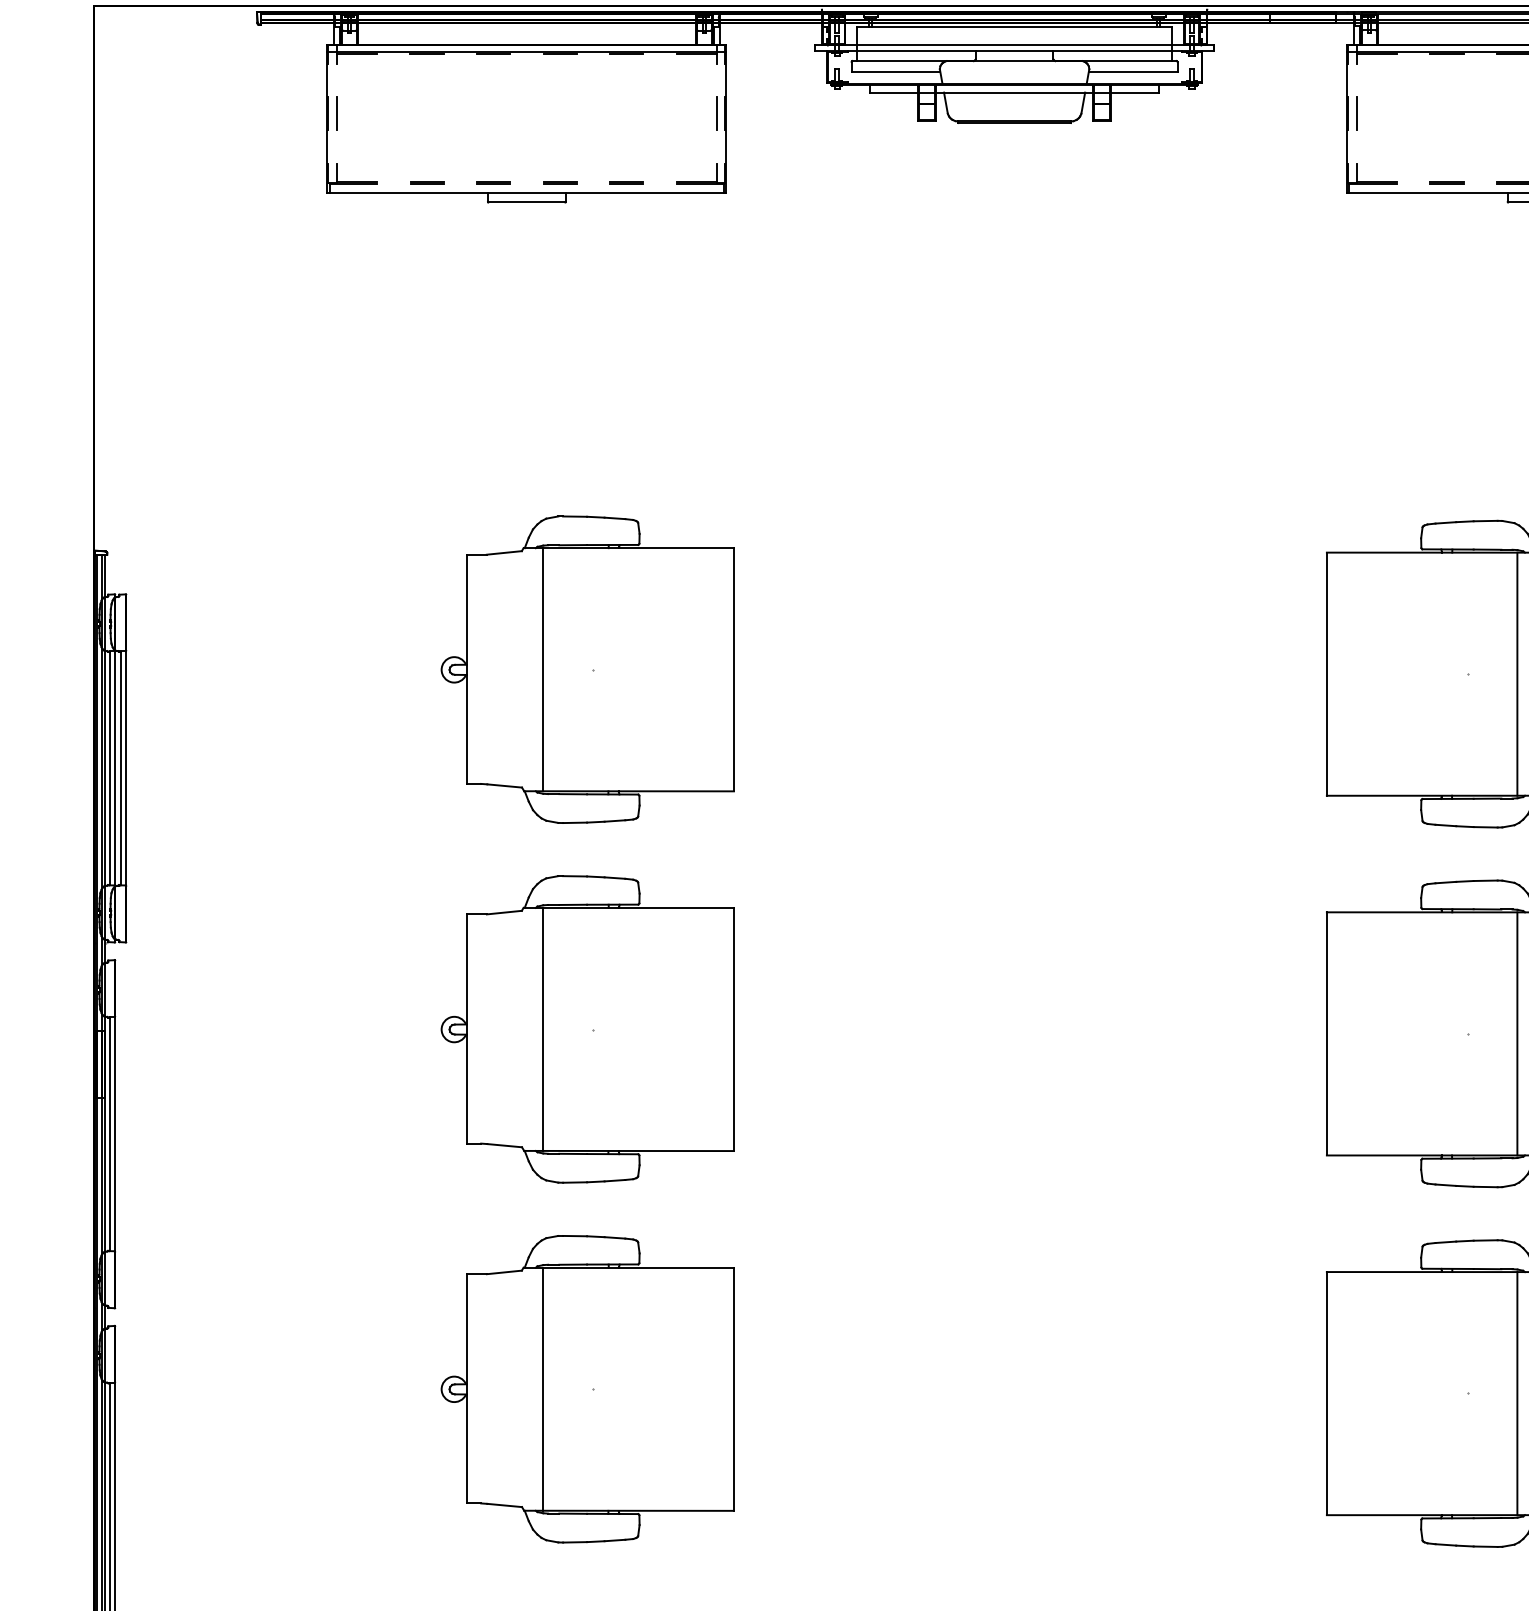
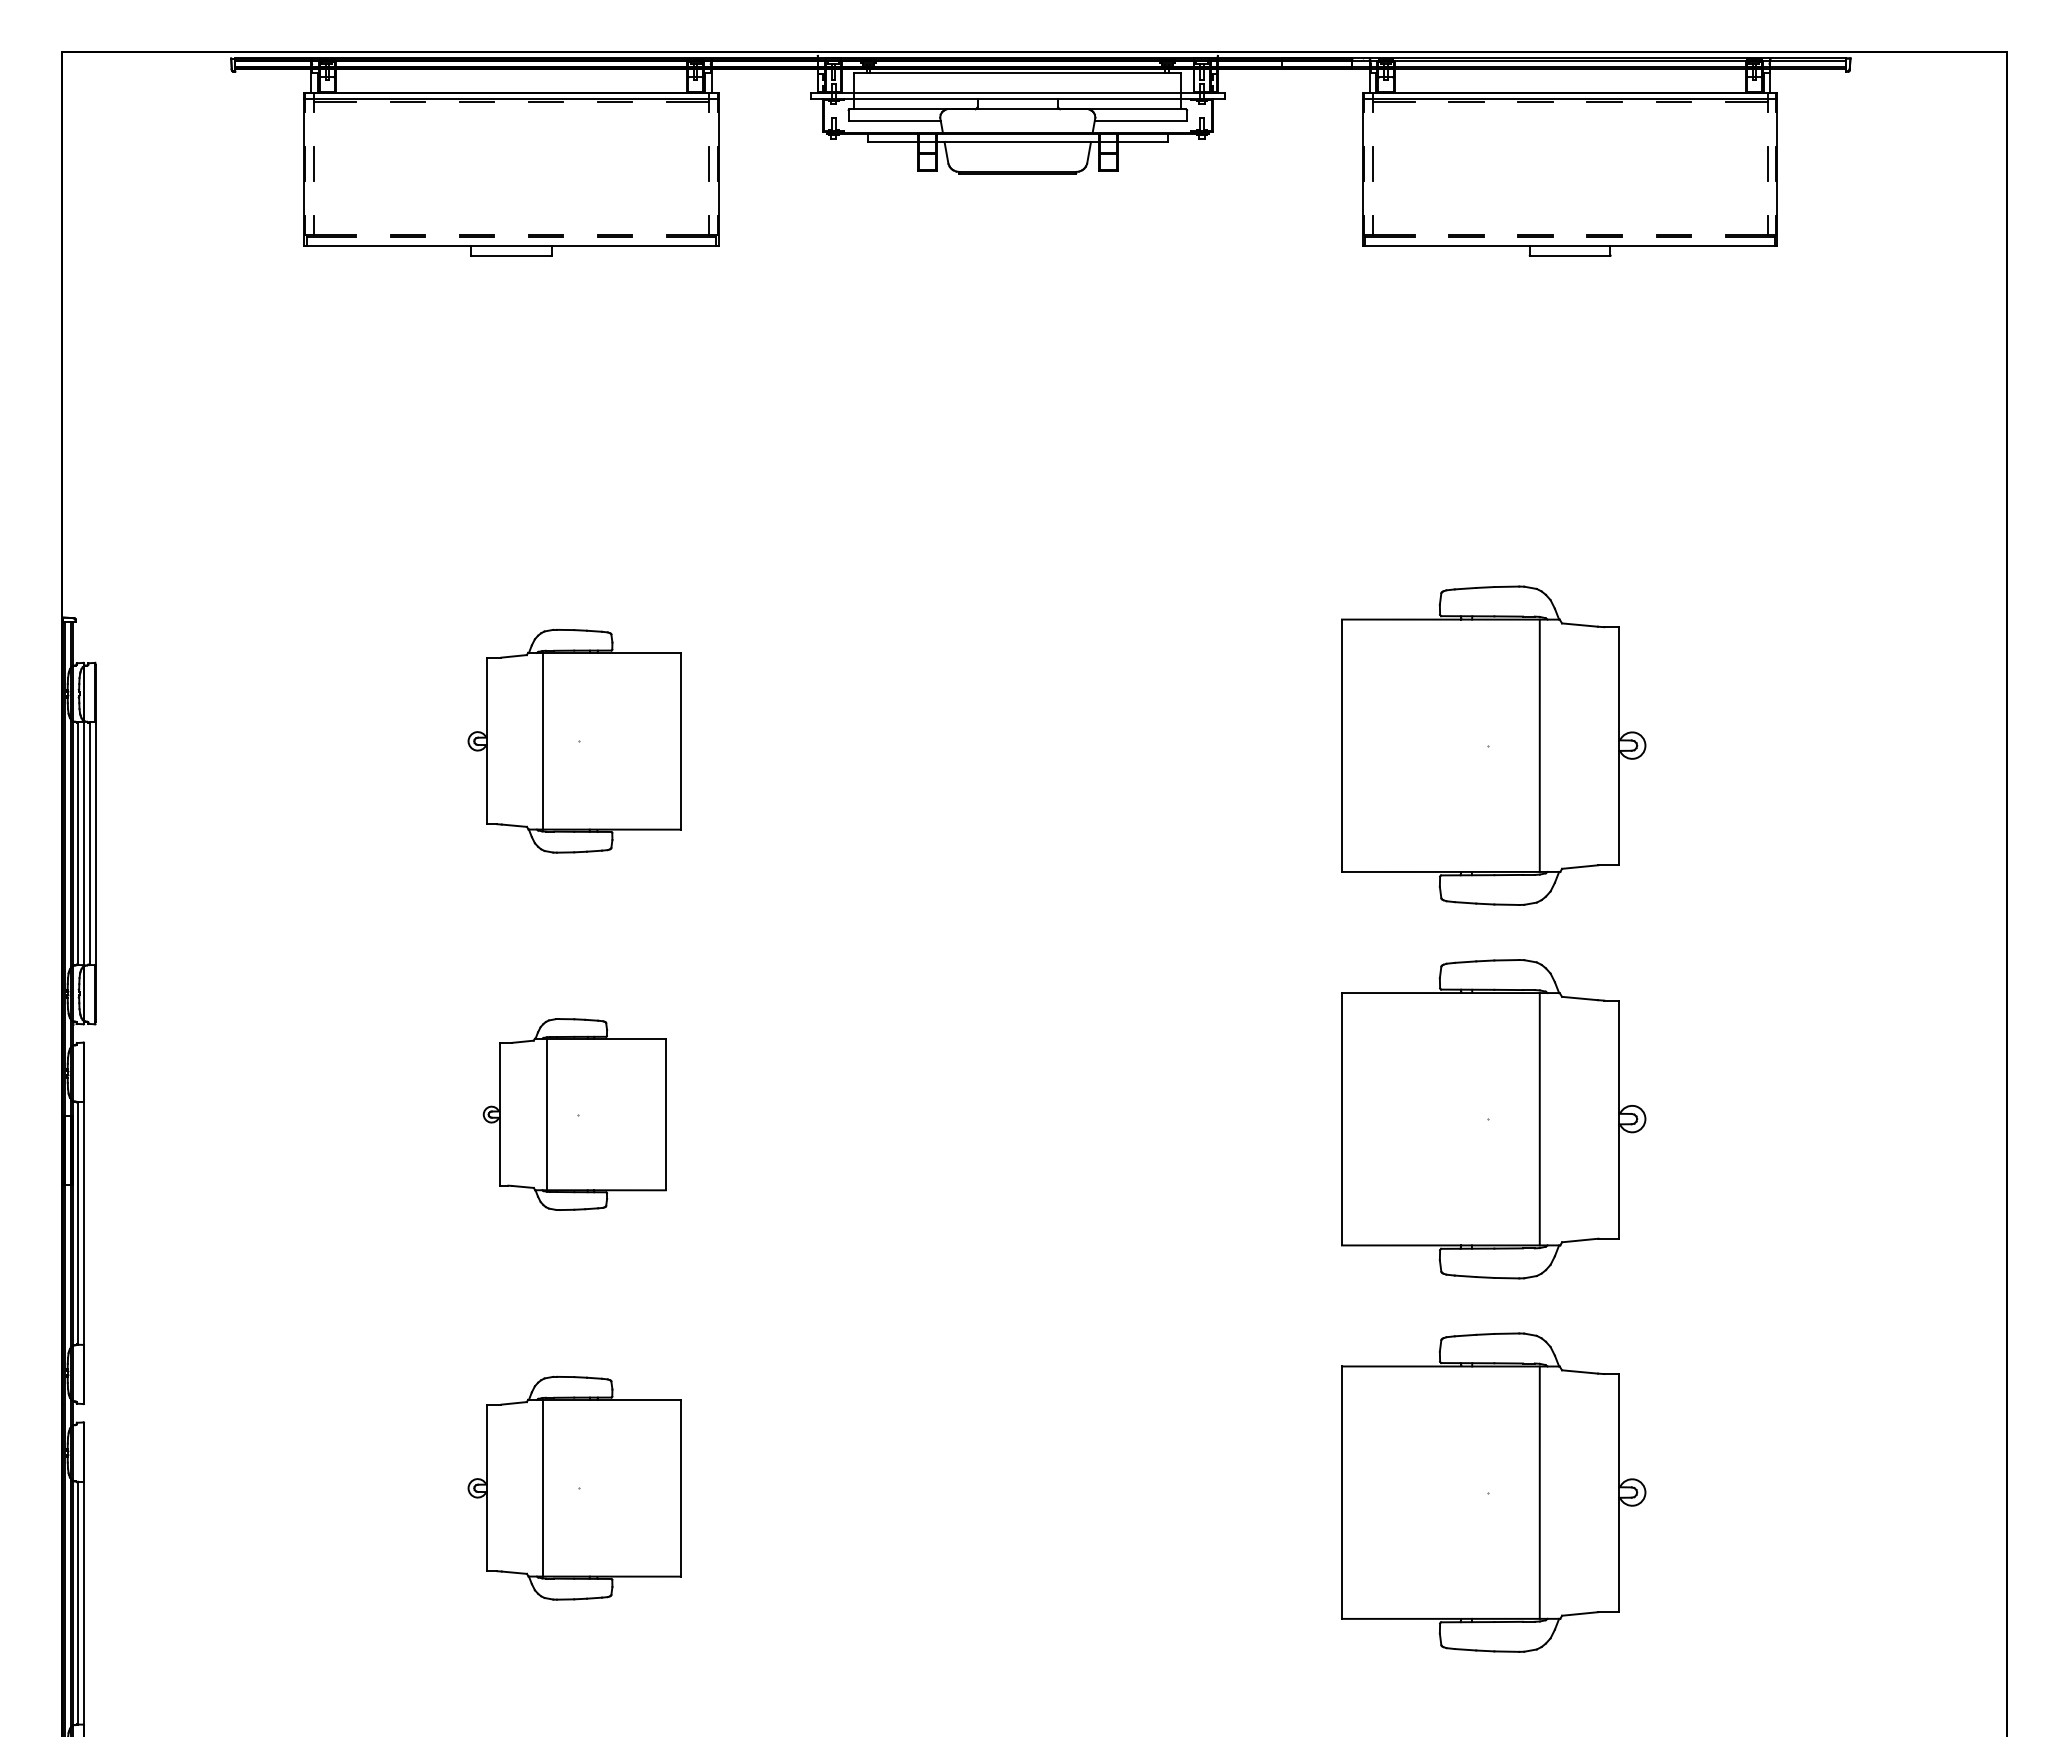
part: (587, 670) -> (574, 741), size x0.7
part: (587, 1029) -> (574, 1114), size x0.6
part: (587, 1389) -> (574, 1488), size x0.7

